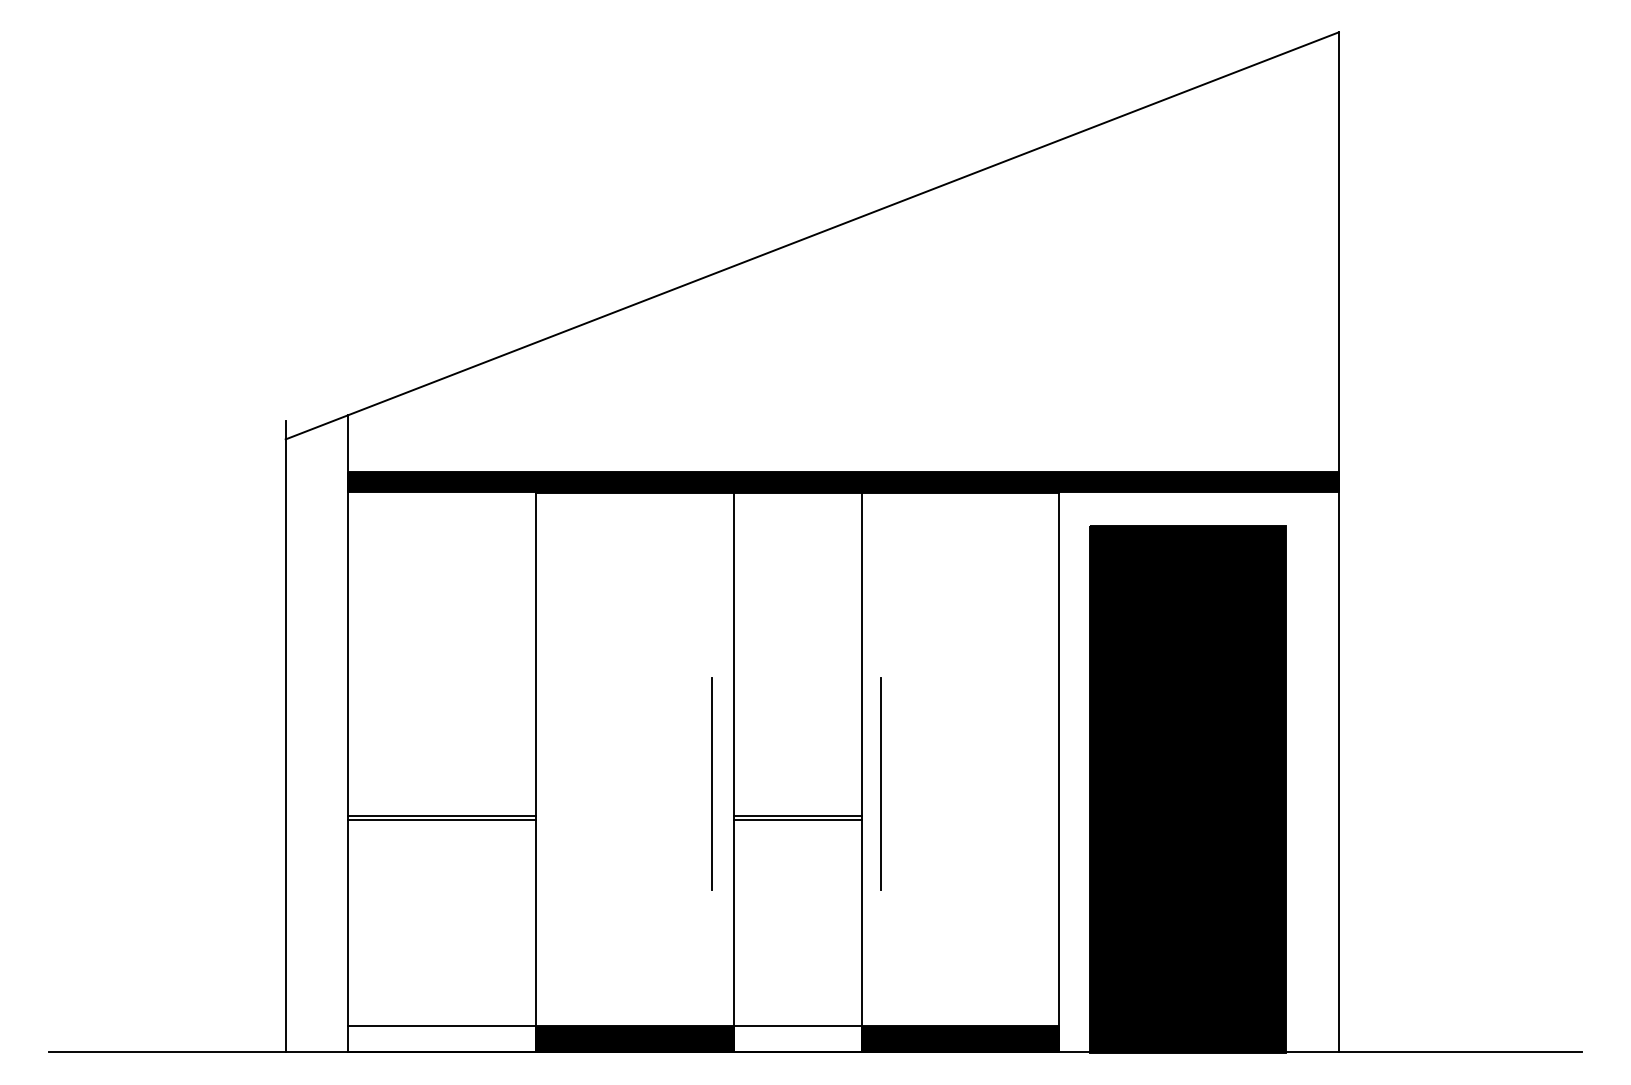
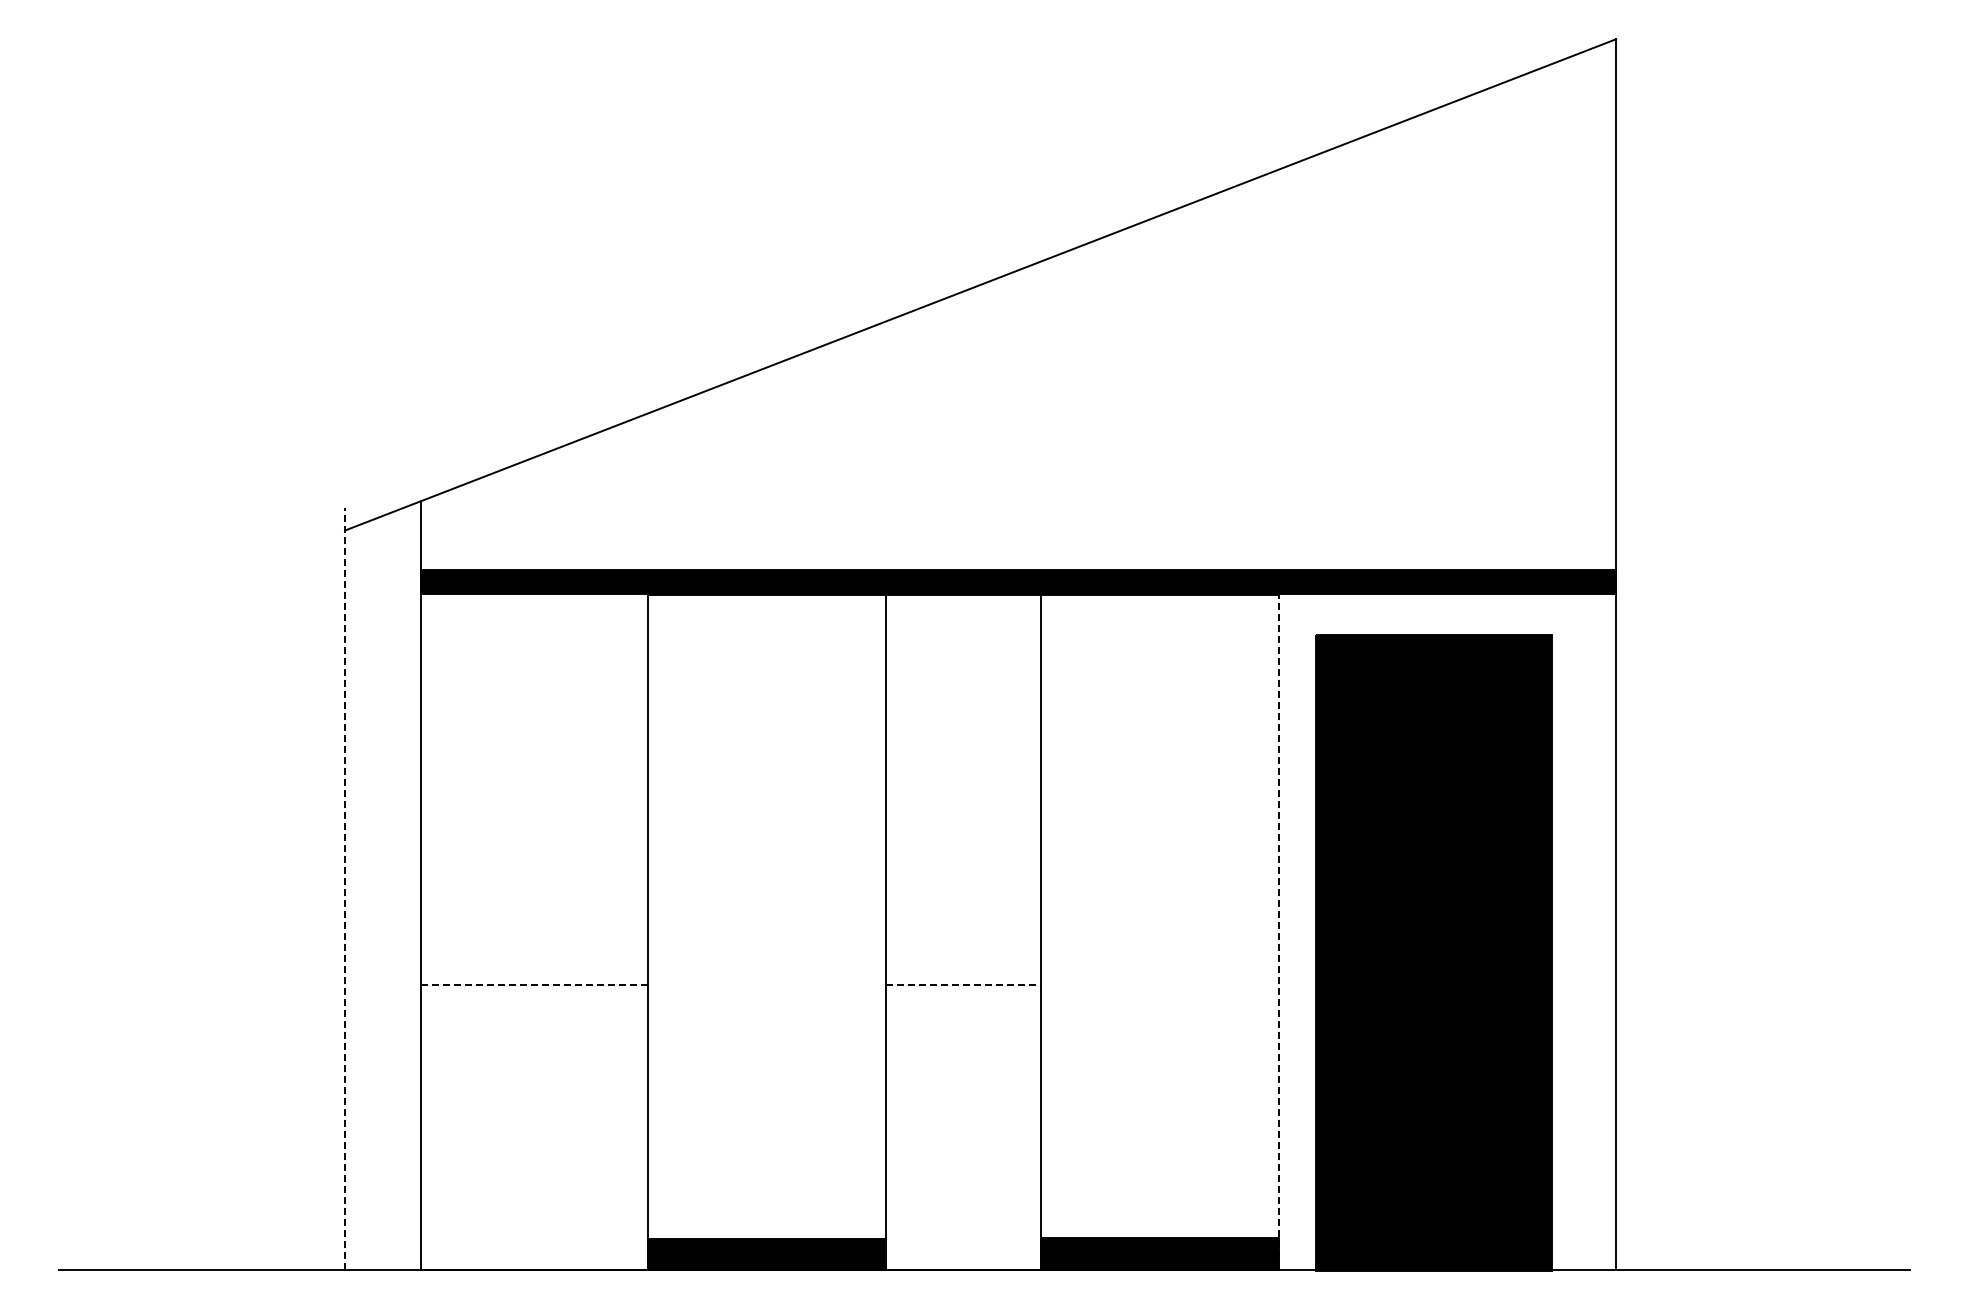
line: (286, 735) -> (345, 888), solid -> dashed
line: (1059, 772) -> (1278, 932), solid -> dashed
line: (711, 783) -> (859, 945), removed
line: (880, 784) -> (1063, 946), removed
line: (442, 815) -> (534, 984), solid -> dashed
line: (798, 815) -> (963, 984), solid -> dashed
line: (441, 820) -> (533, 990), removed
line: (797, 820) -> (962, 990), removed
line: (441, 1025) -> (533, 1238), removed
line: (797, 1025) -> (962, 1238), removed

